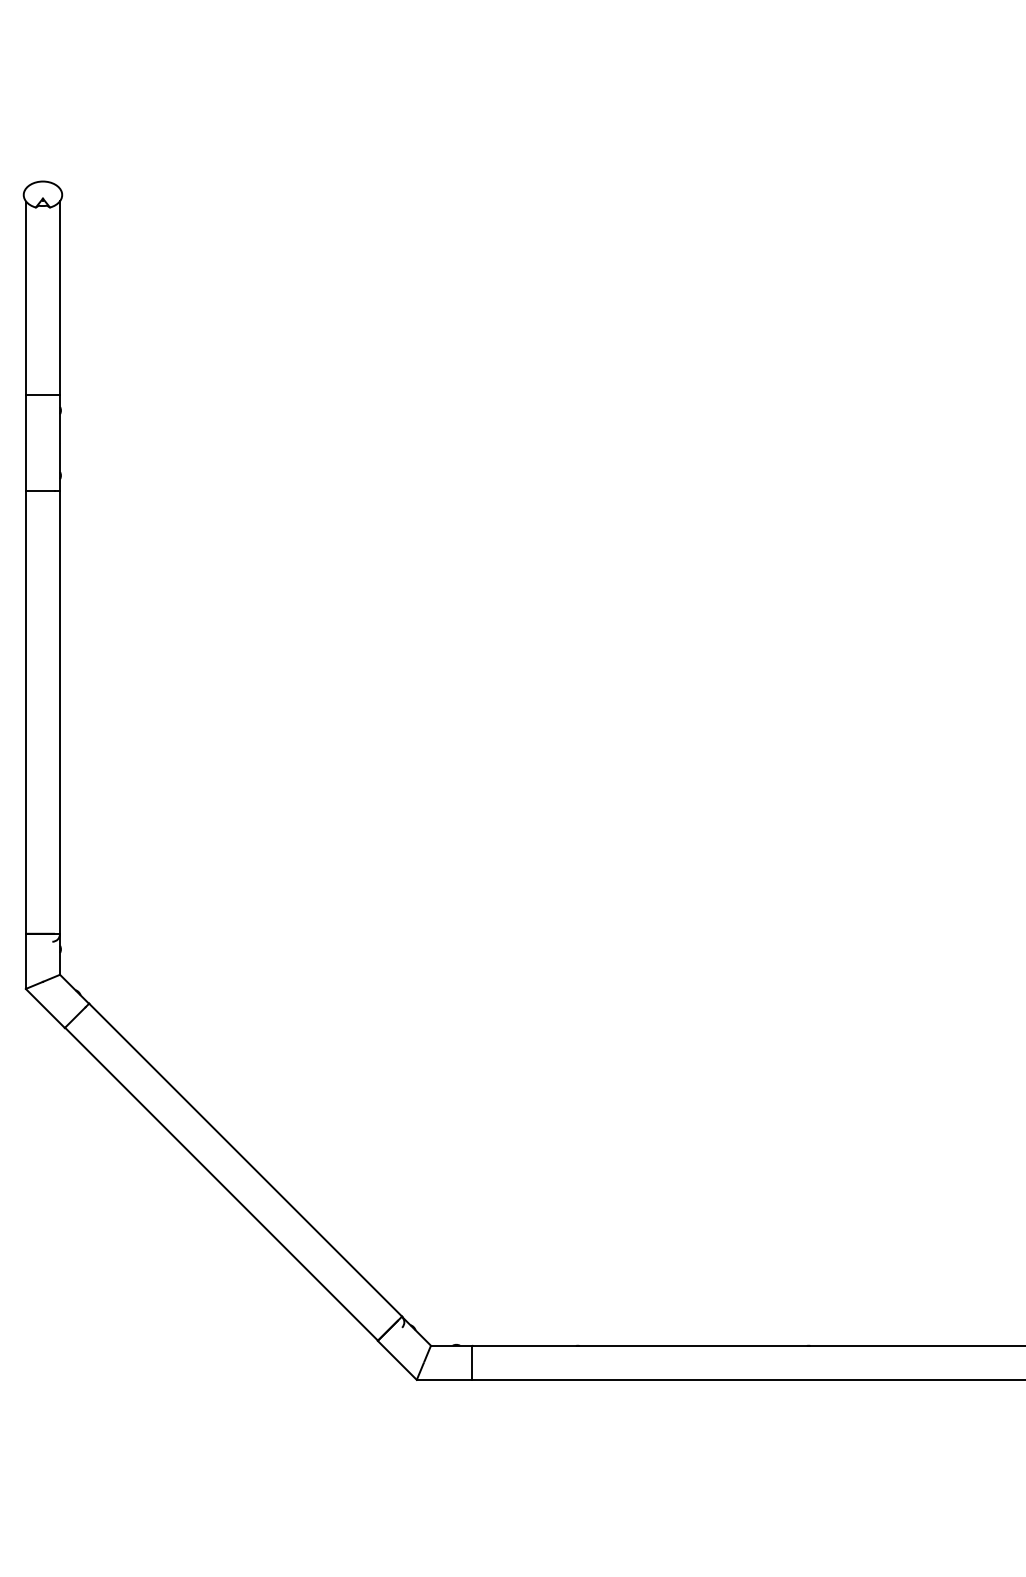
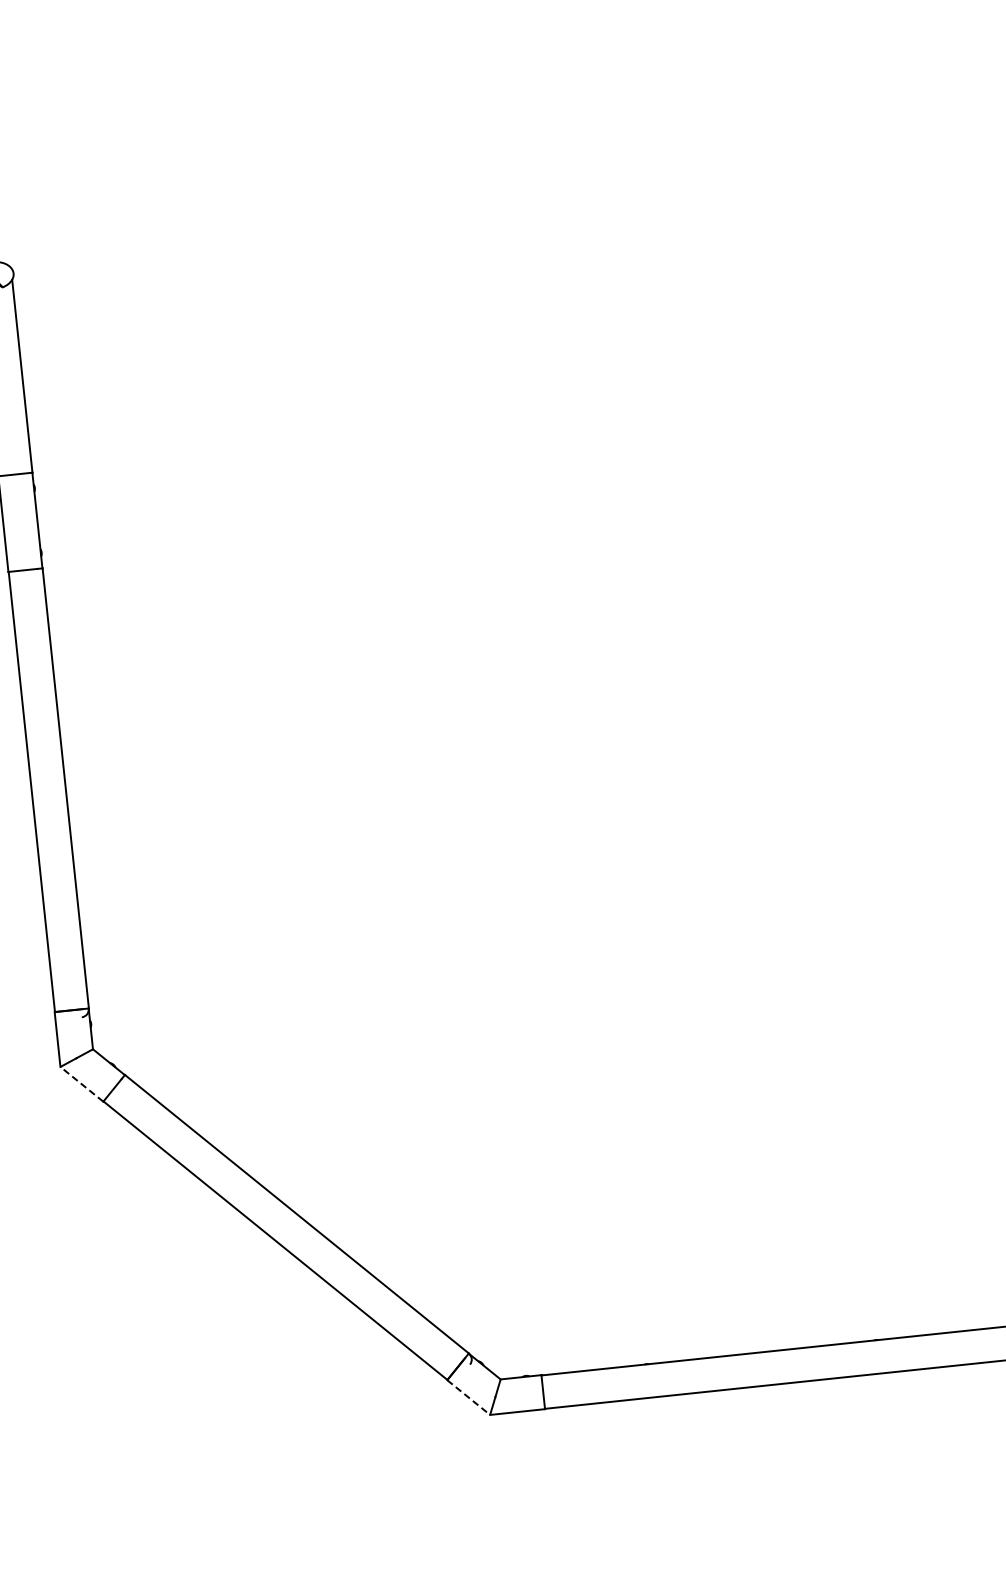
line: (45, 1008) -> (82, 1084), solid -> dashed
line: (397, 1360) -> (468, 1397), solid -> dashed

